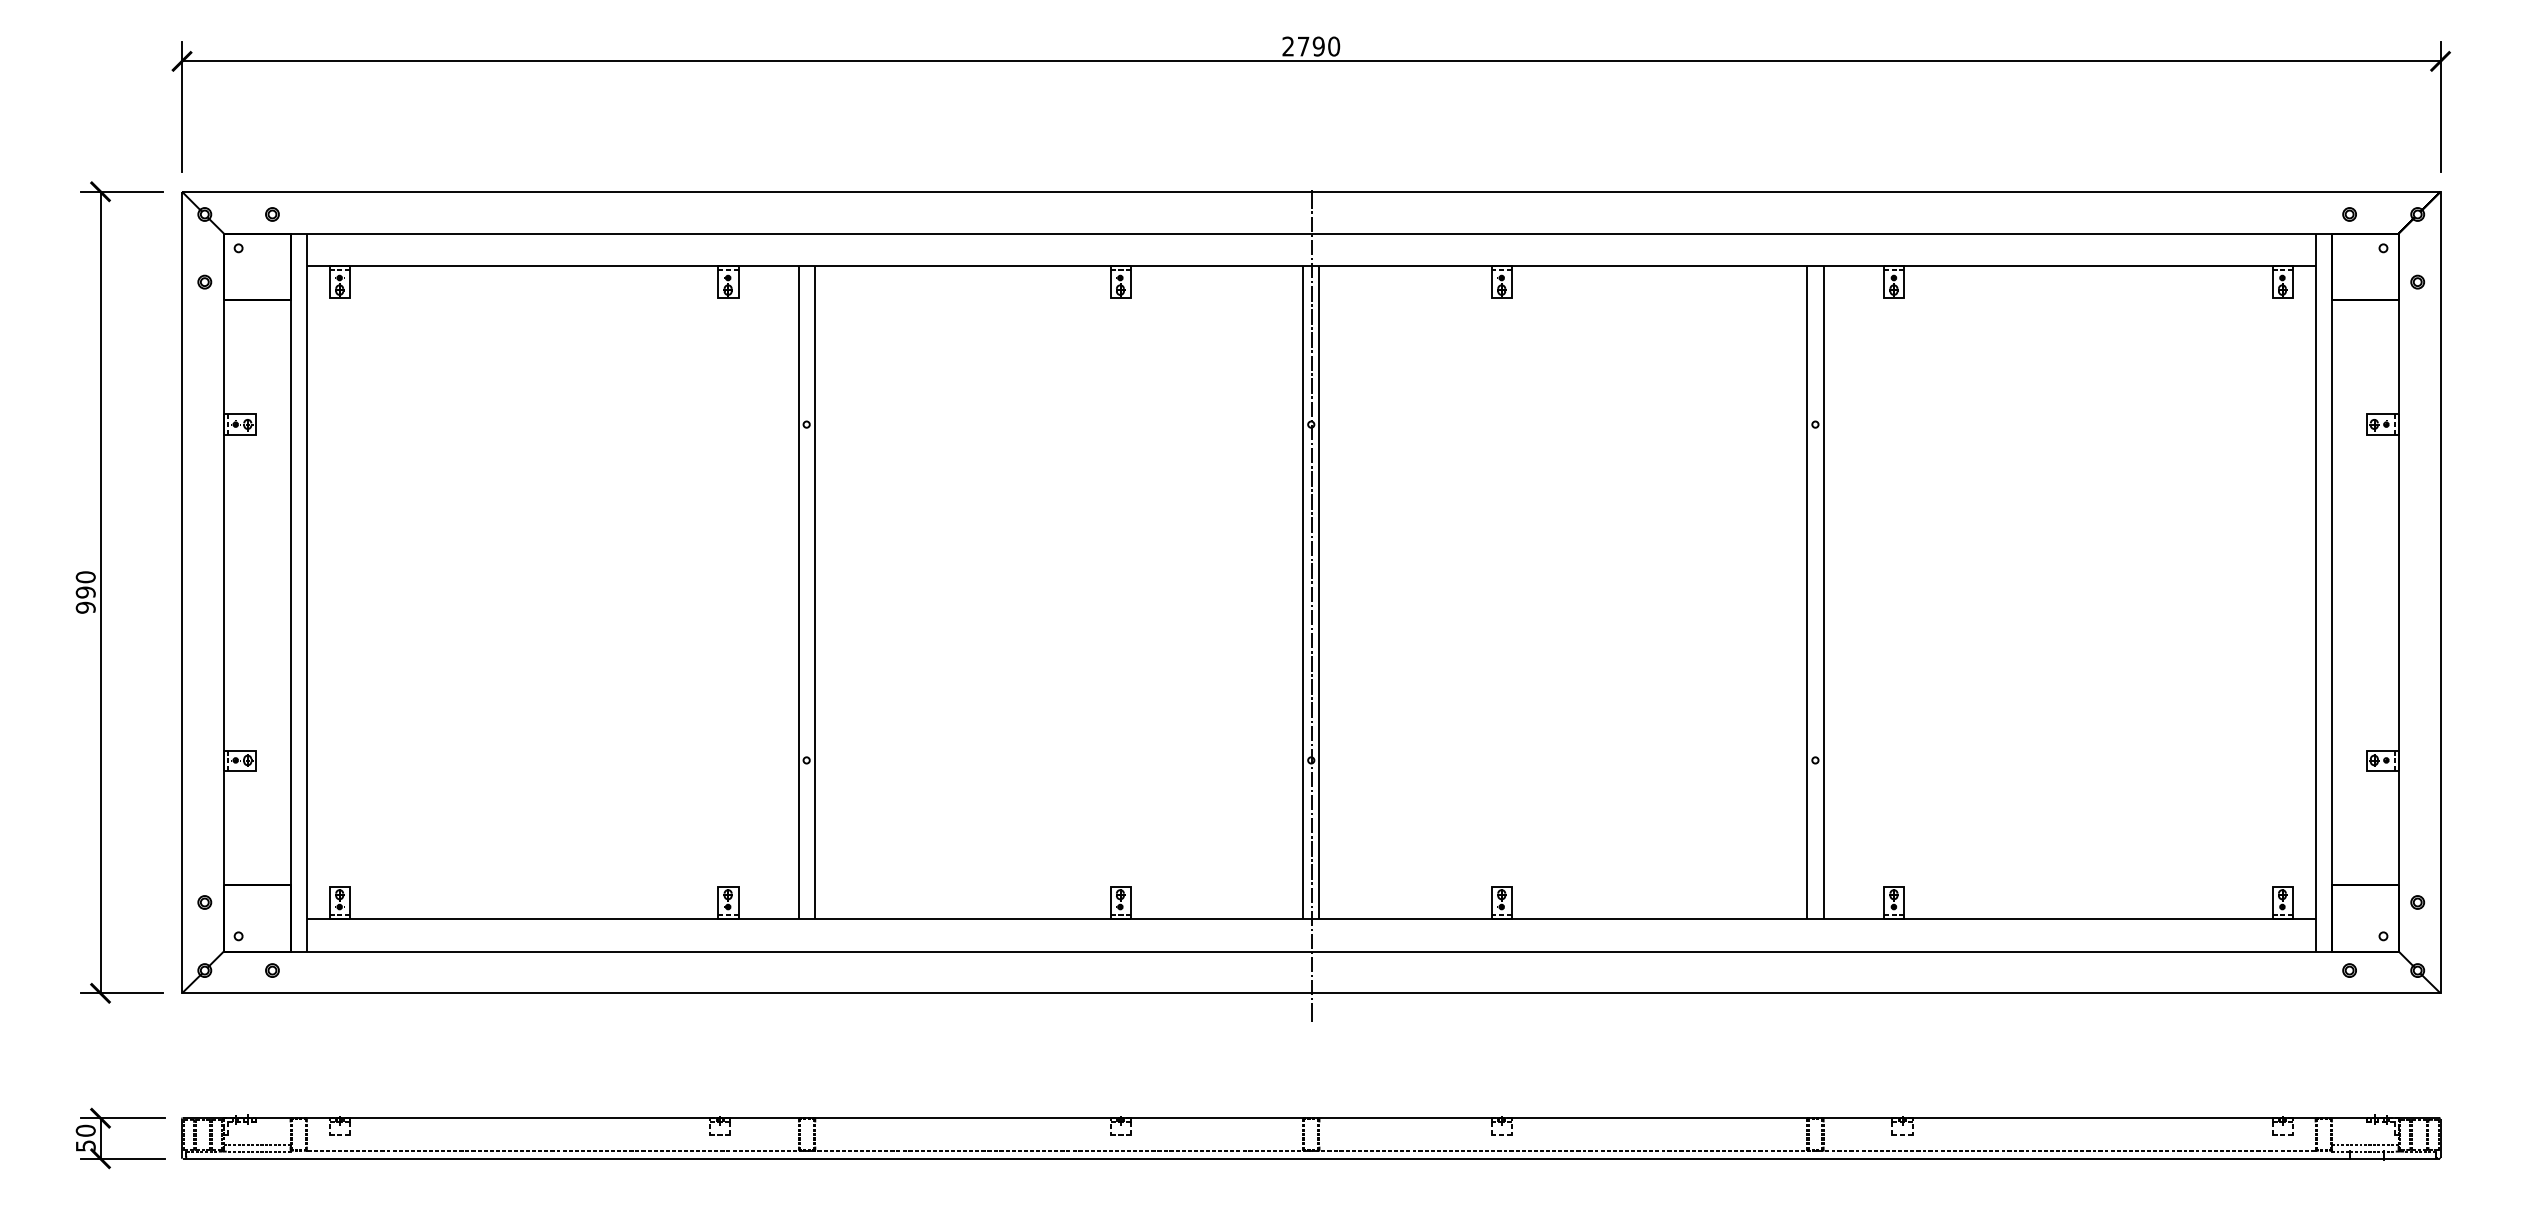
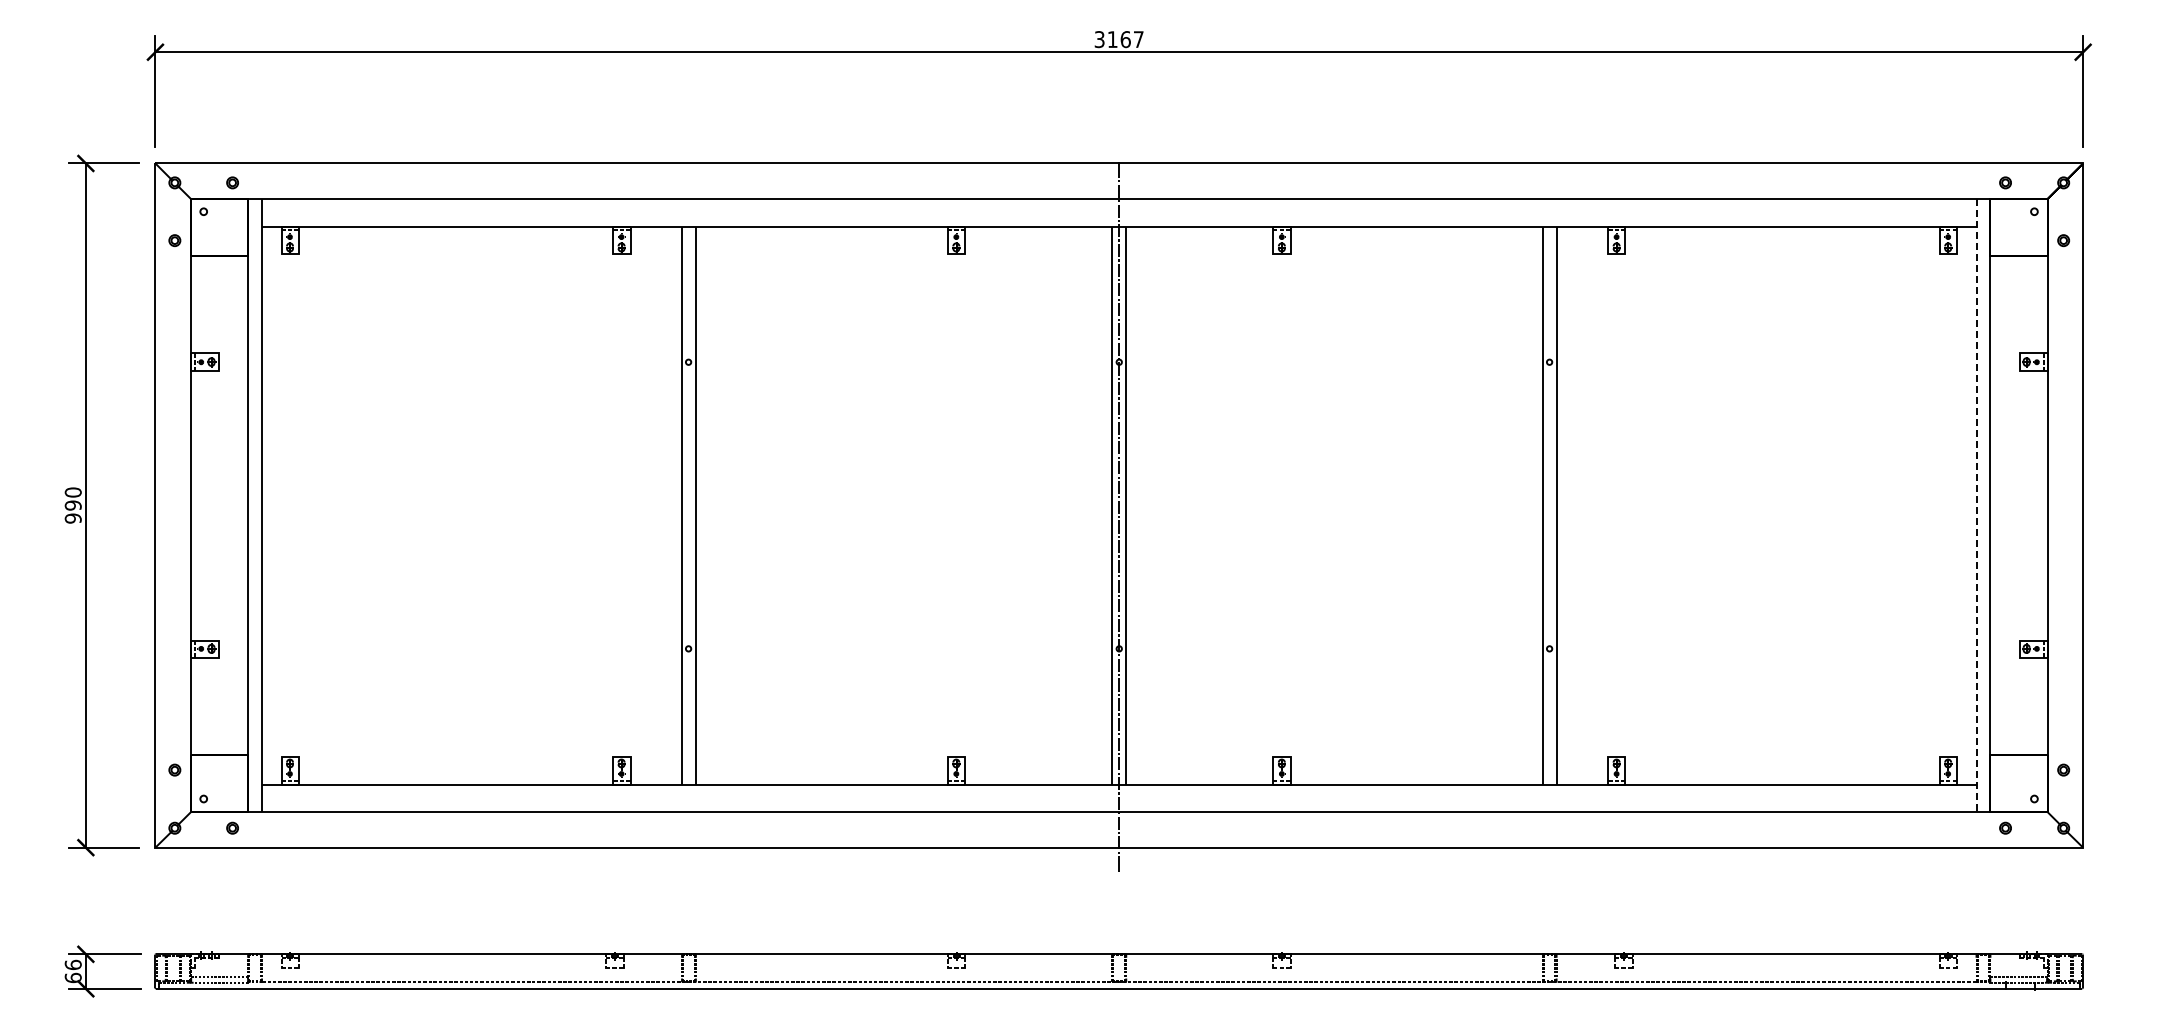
text: (1310, 46) -> (1118, 39), 2790 -> 3167
line: (2315, 593) -> (1976, 506), solid -> dashed
text: (84, 1138) -> (72, 971), 50 -> 66

